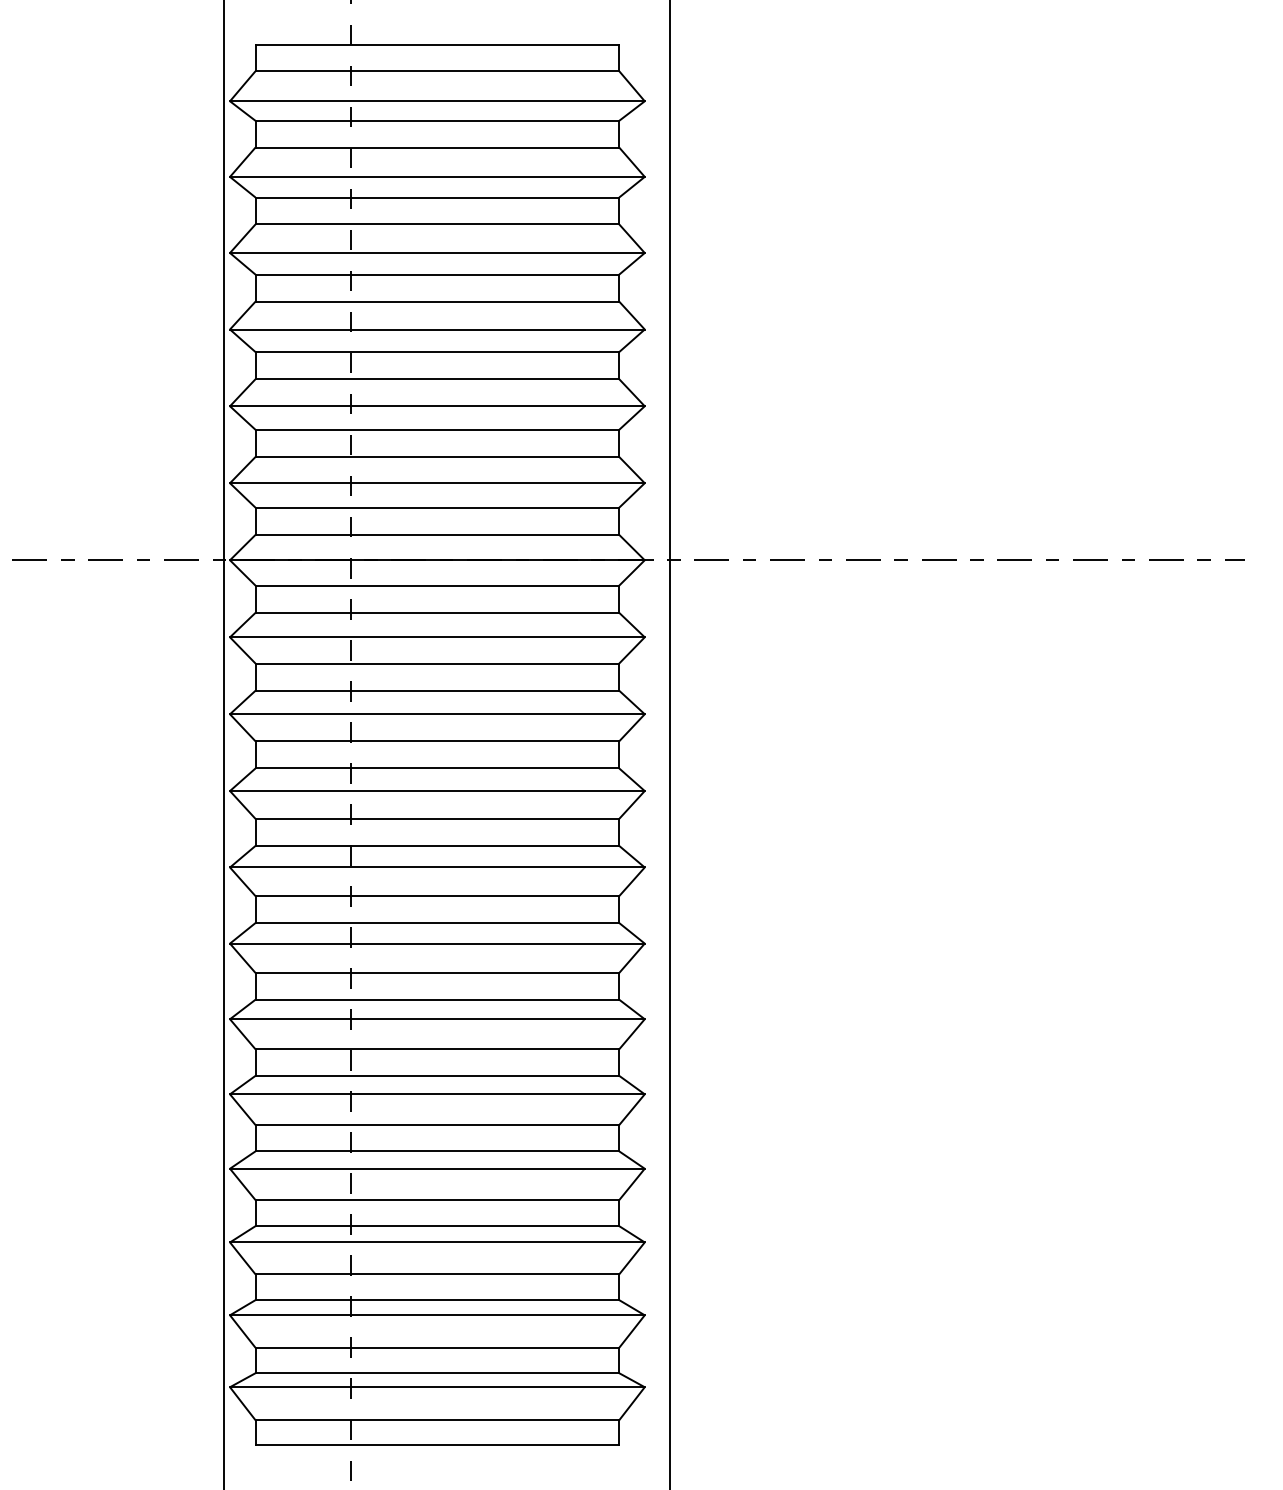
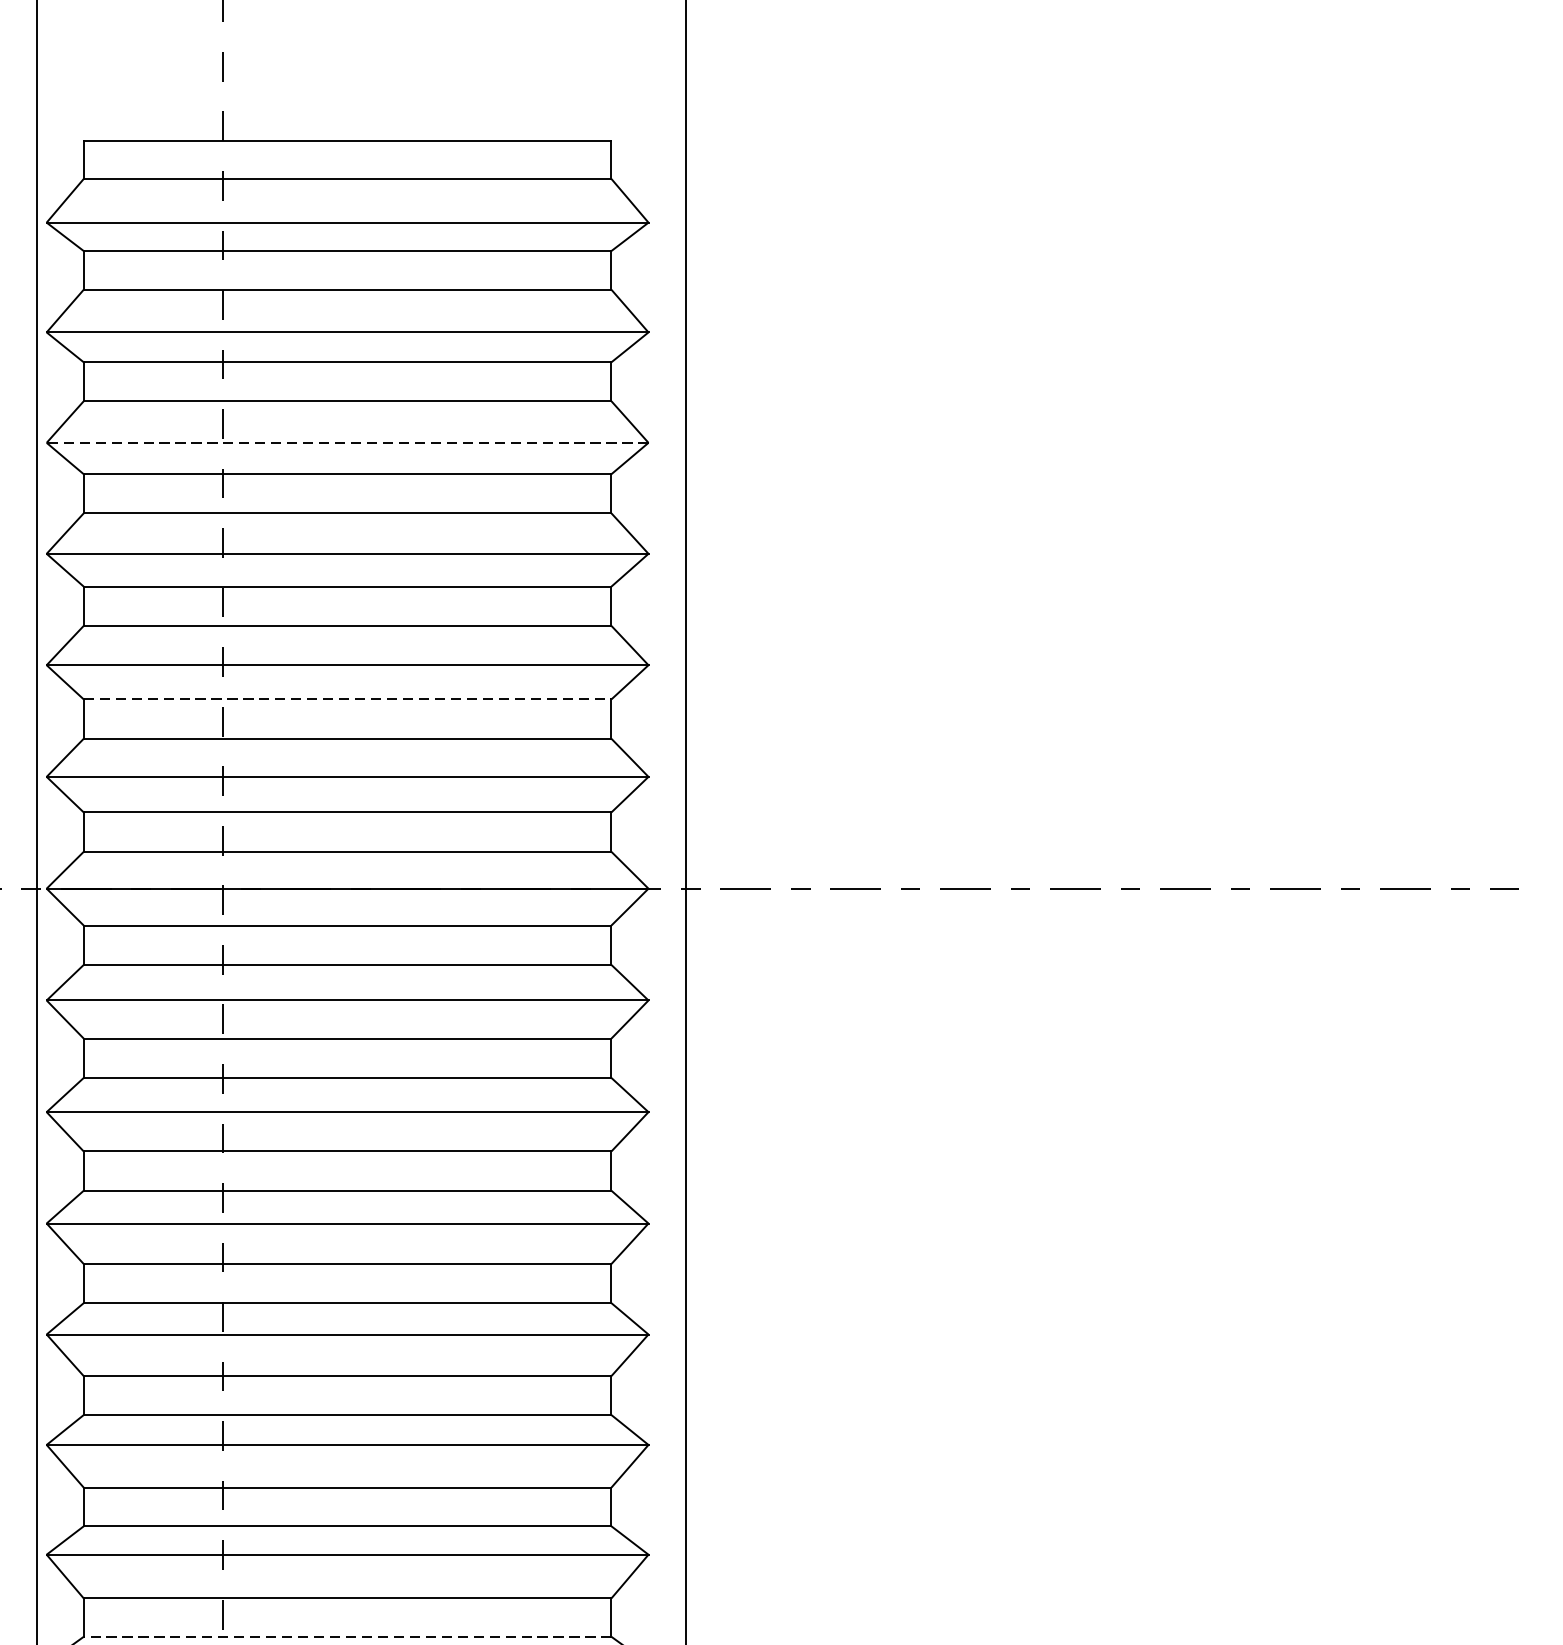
line: (436, 253) -> (346, 443), solid -> dashed
line: (437, 429) -> (347, 698), solid -> dashed
line: (437, 1075) -> (347, 1636), solid -> dashed

